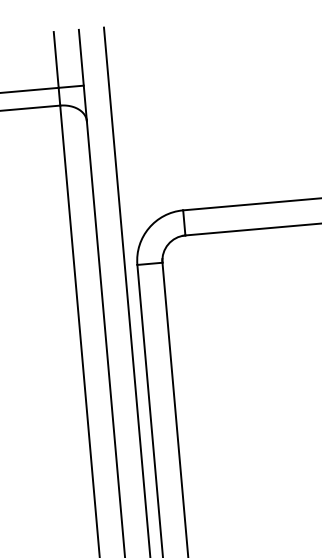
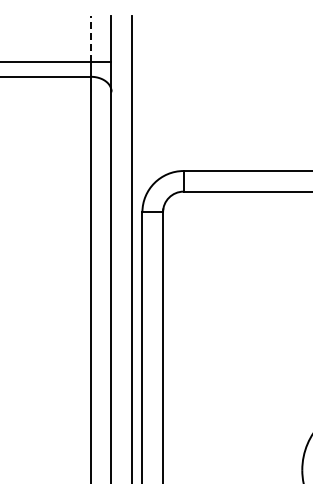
line: (55, 60) -> (90, 39), solid -> dashed

